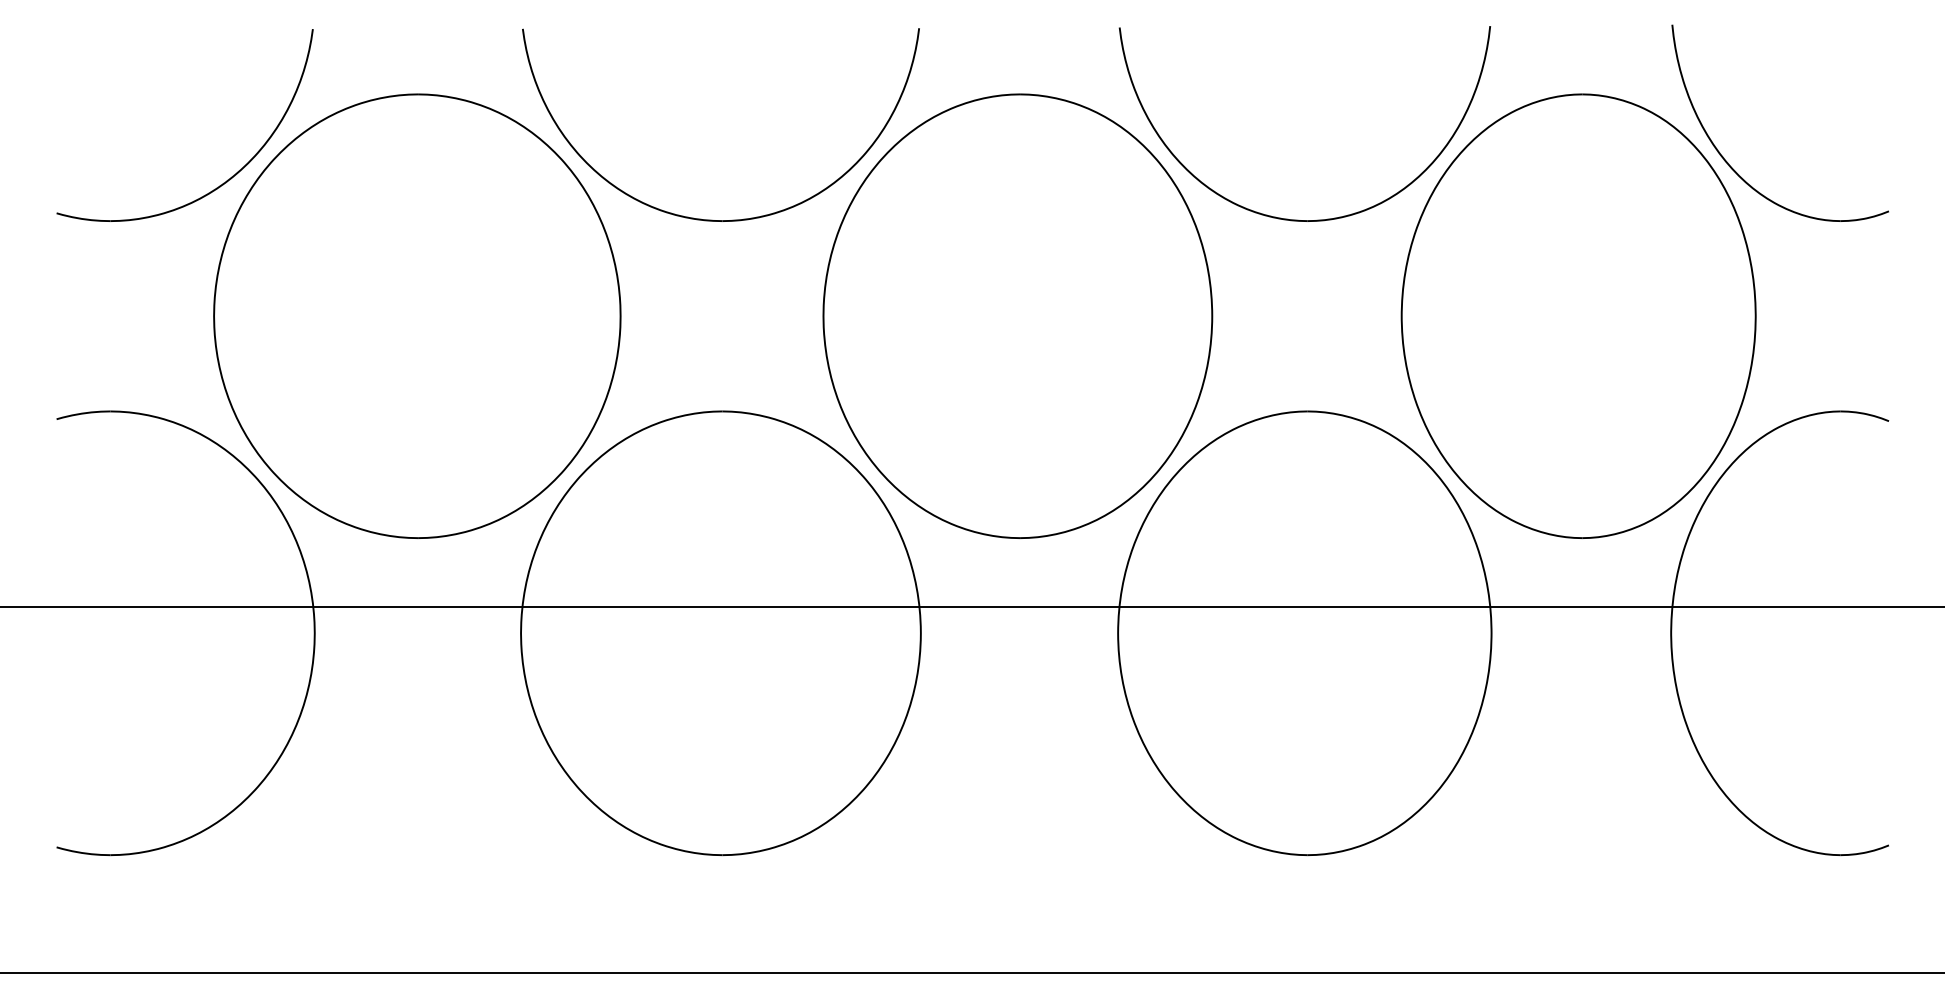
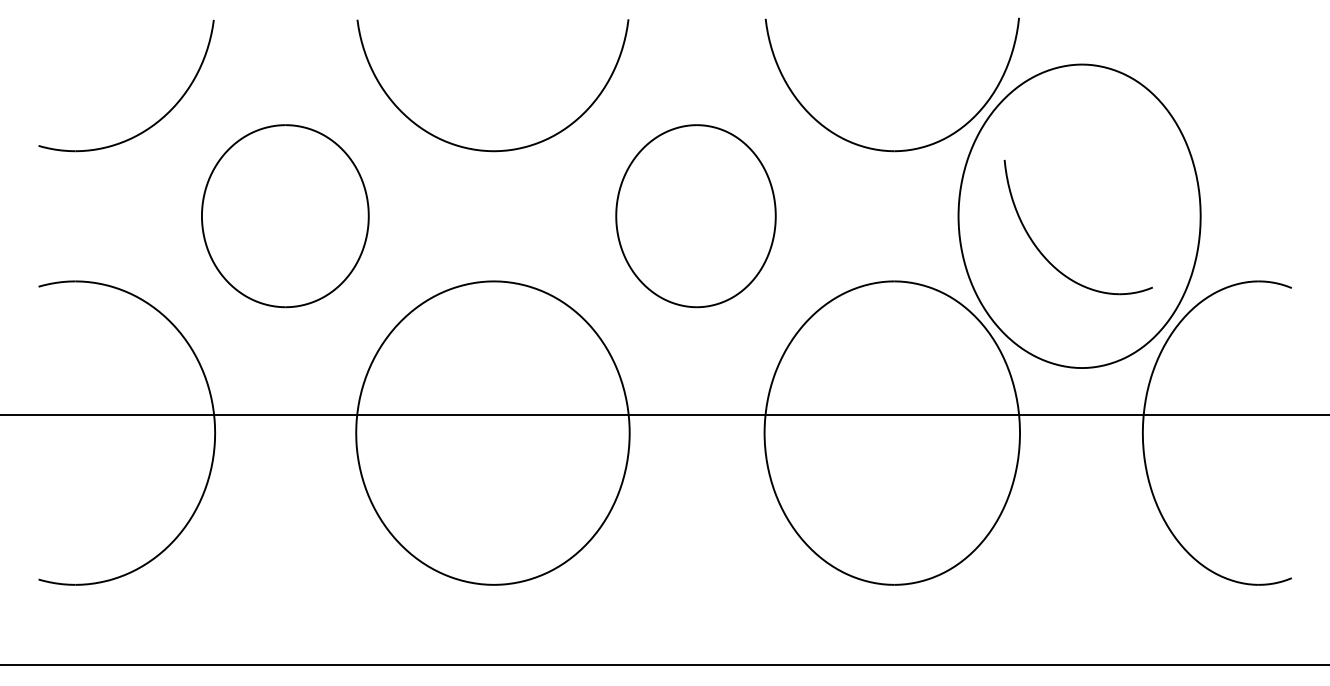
part: (1733, 167) -> (1046, 257), moved
part: (417, 315) -> (285, 215), size x0.6
part: (1017, 315) -> (695, 215), size x0.6

